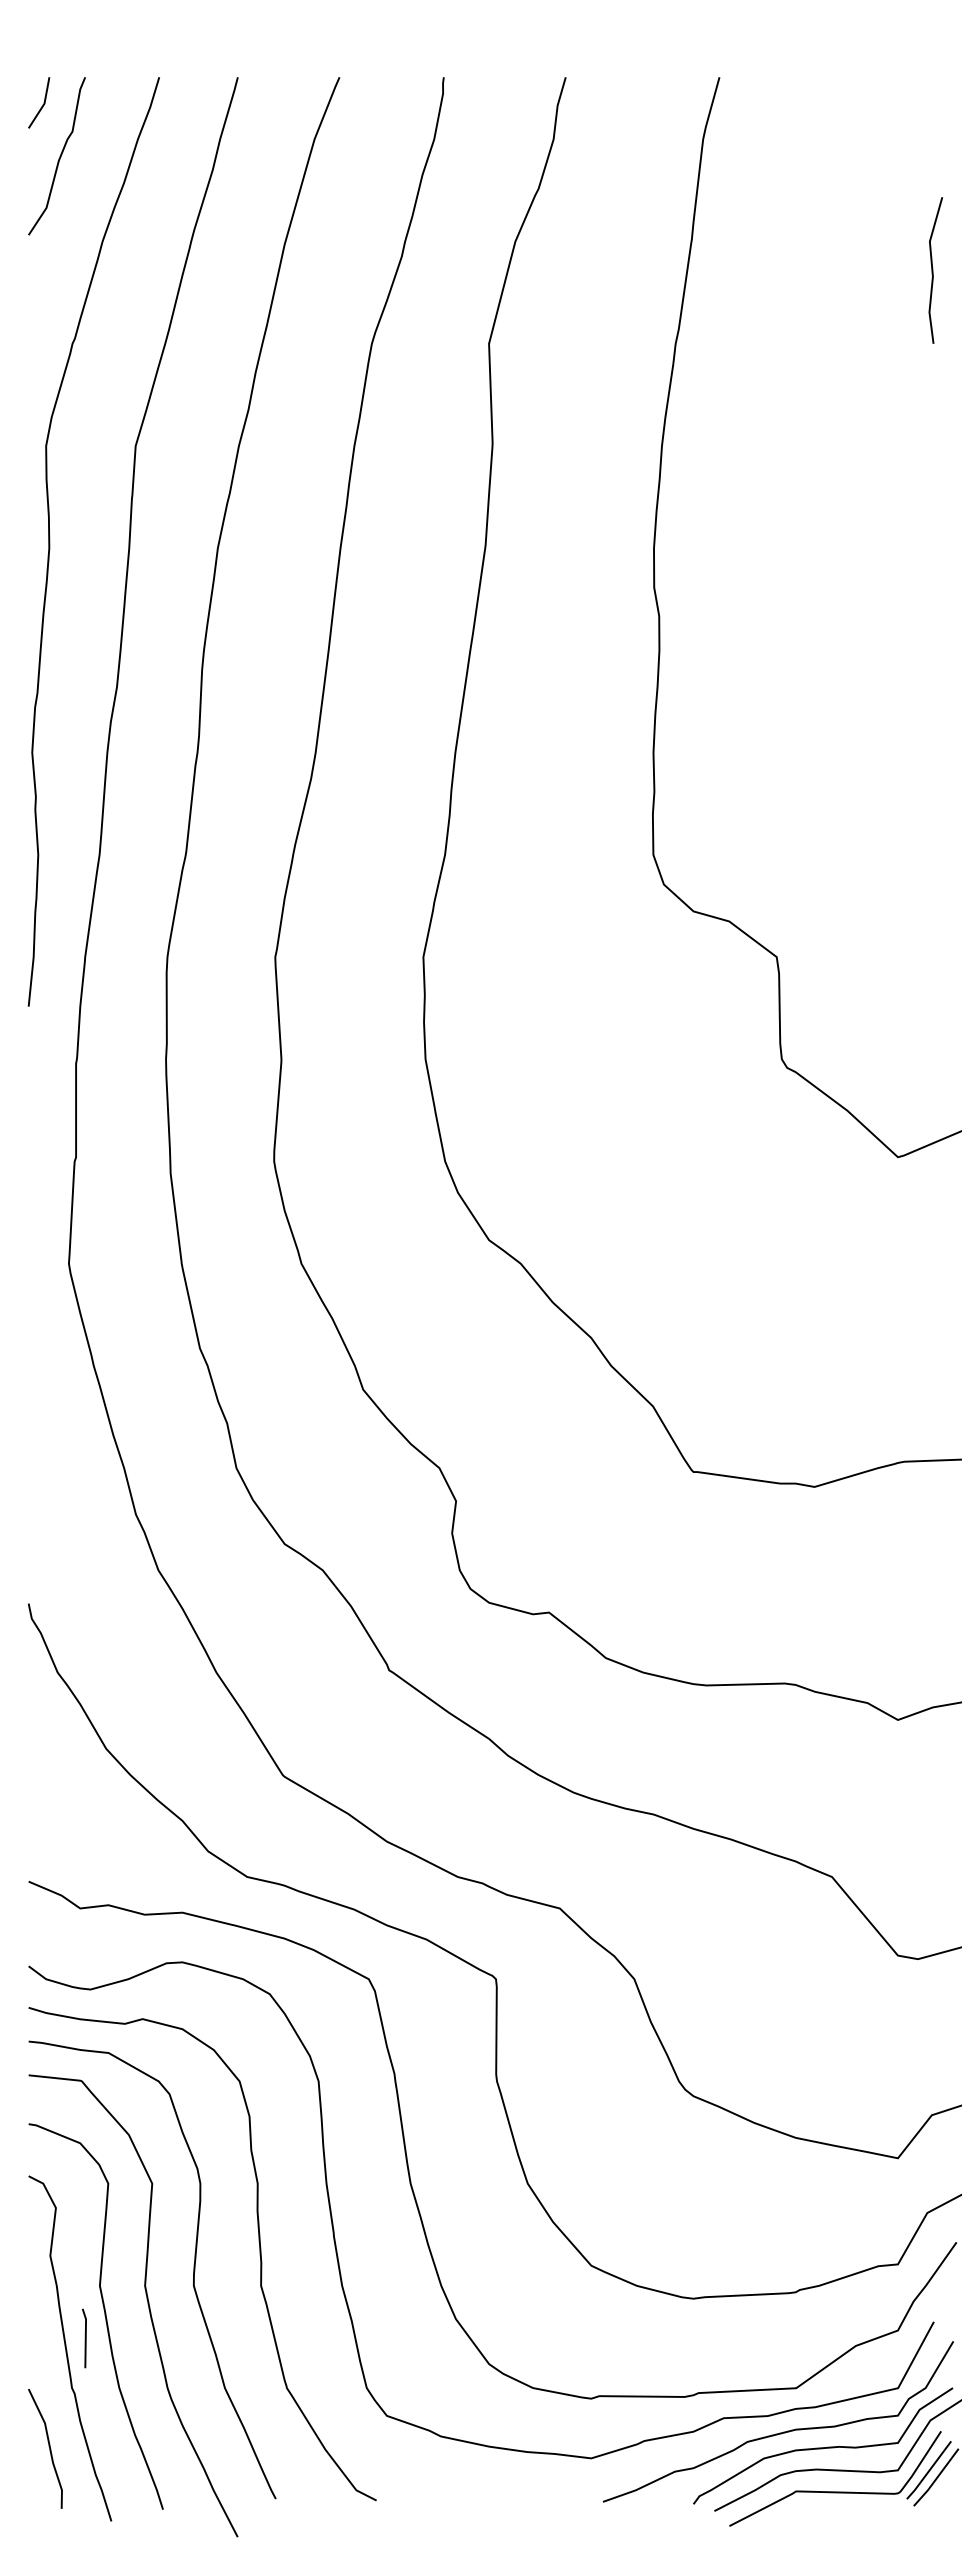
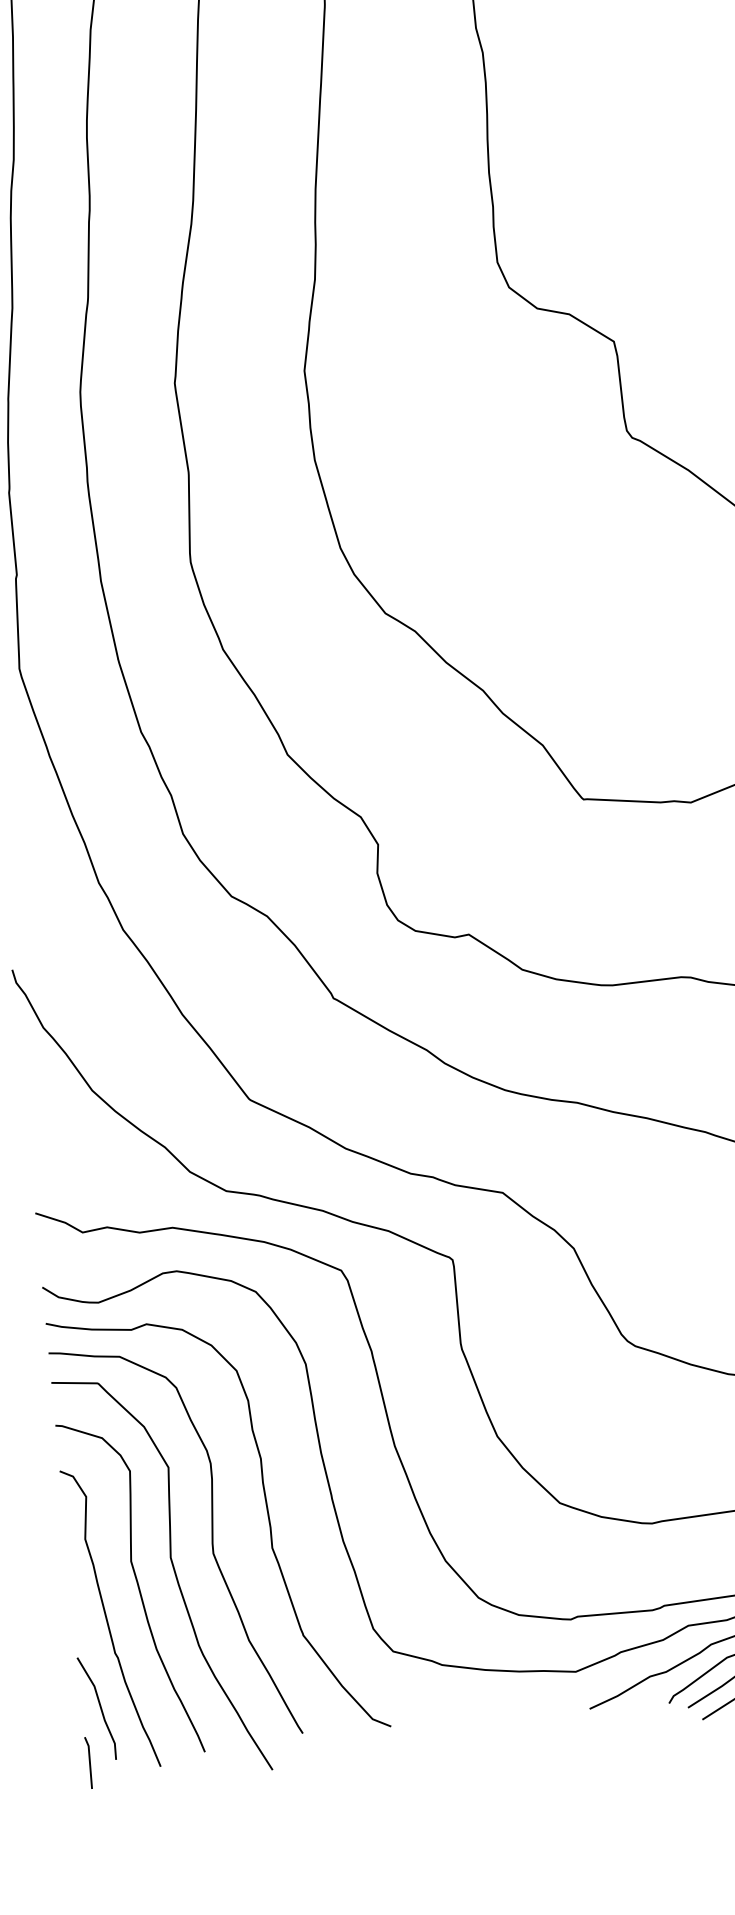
line: (84, 2338) -> (88, 1763), moved

